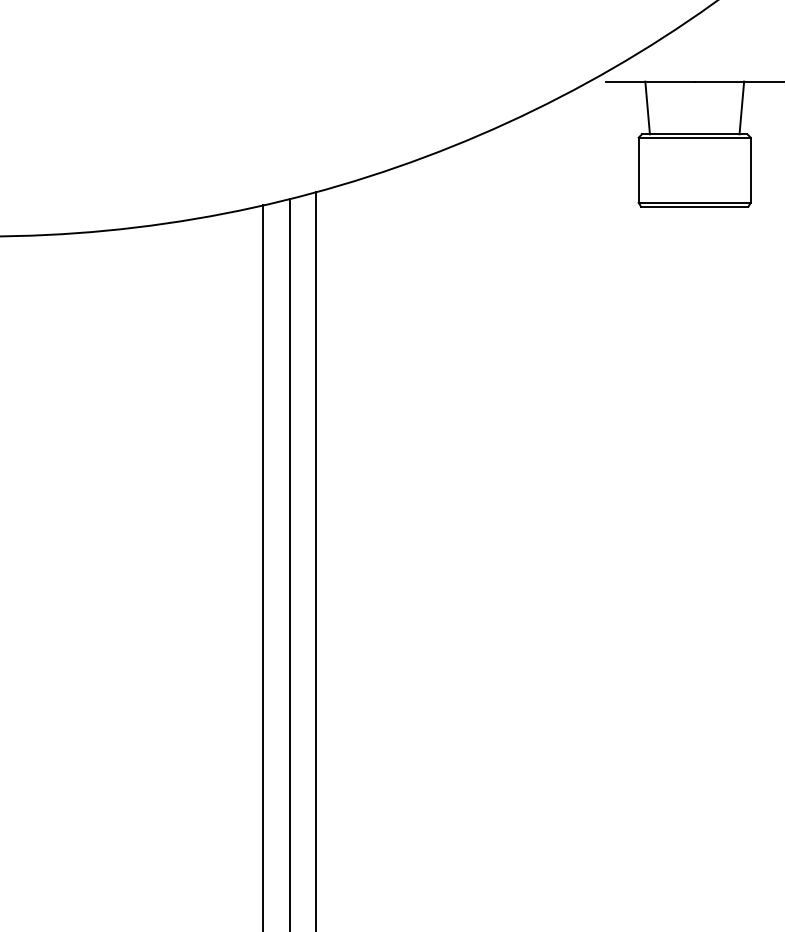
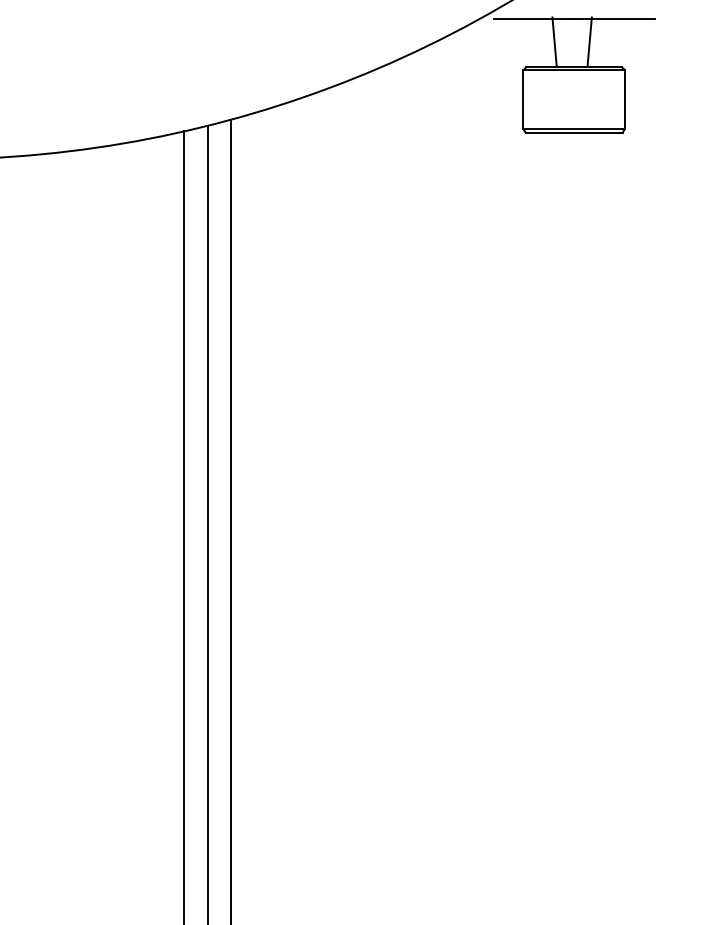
line: (647, 108) -> (554, 41), moved
line: (741, 108) -> (589, 41), moved

